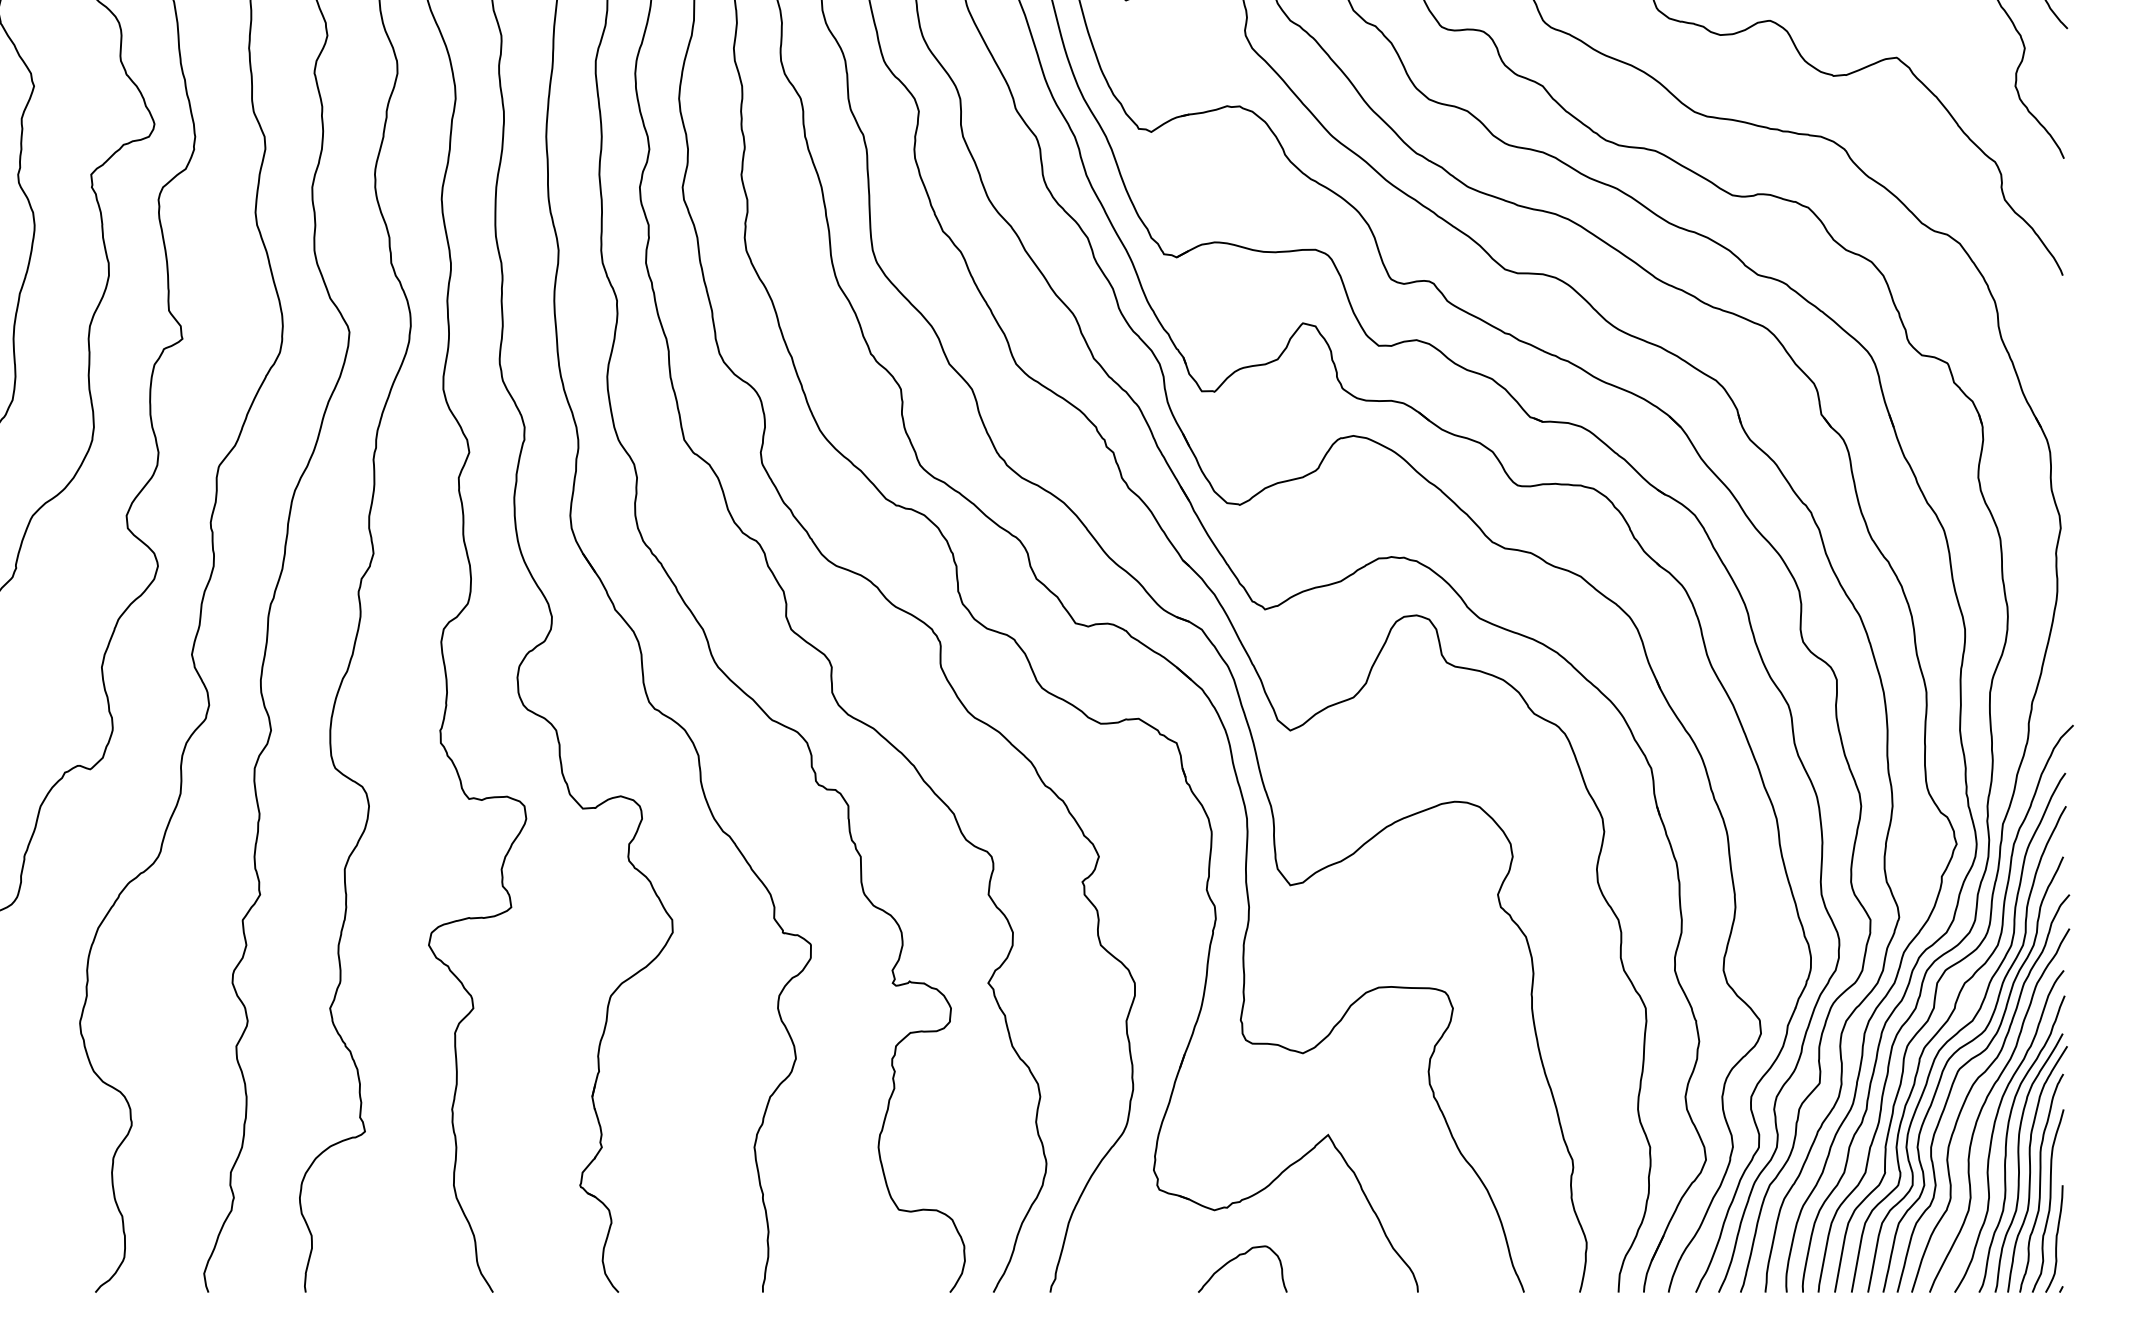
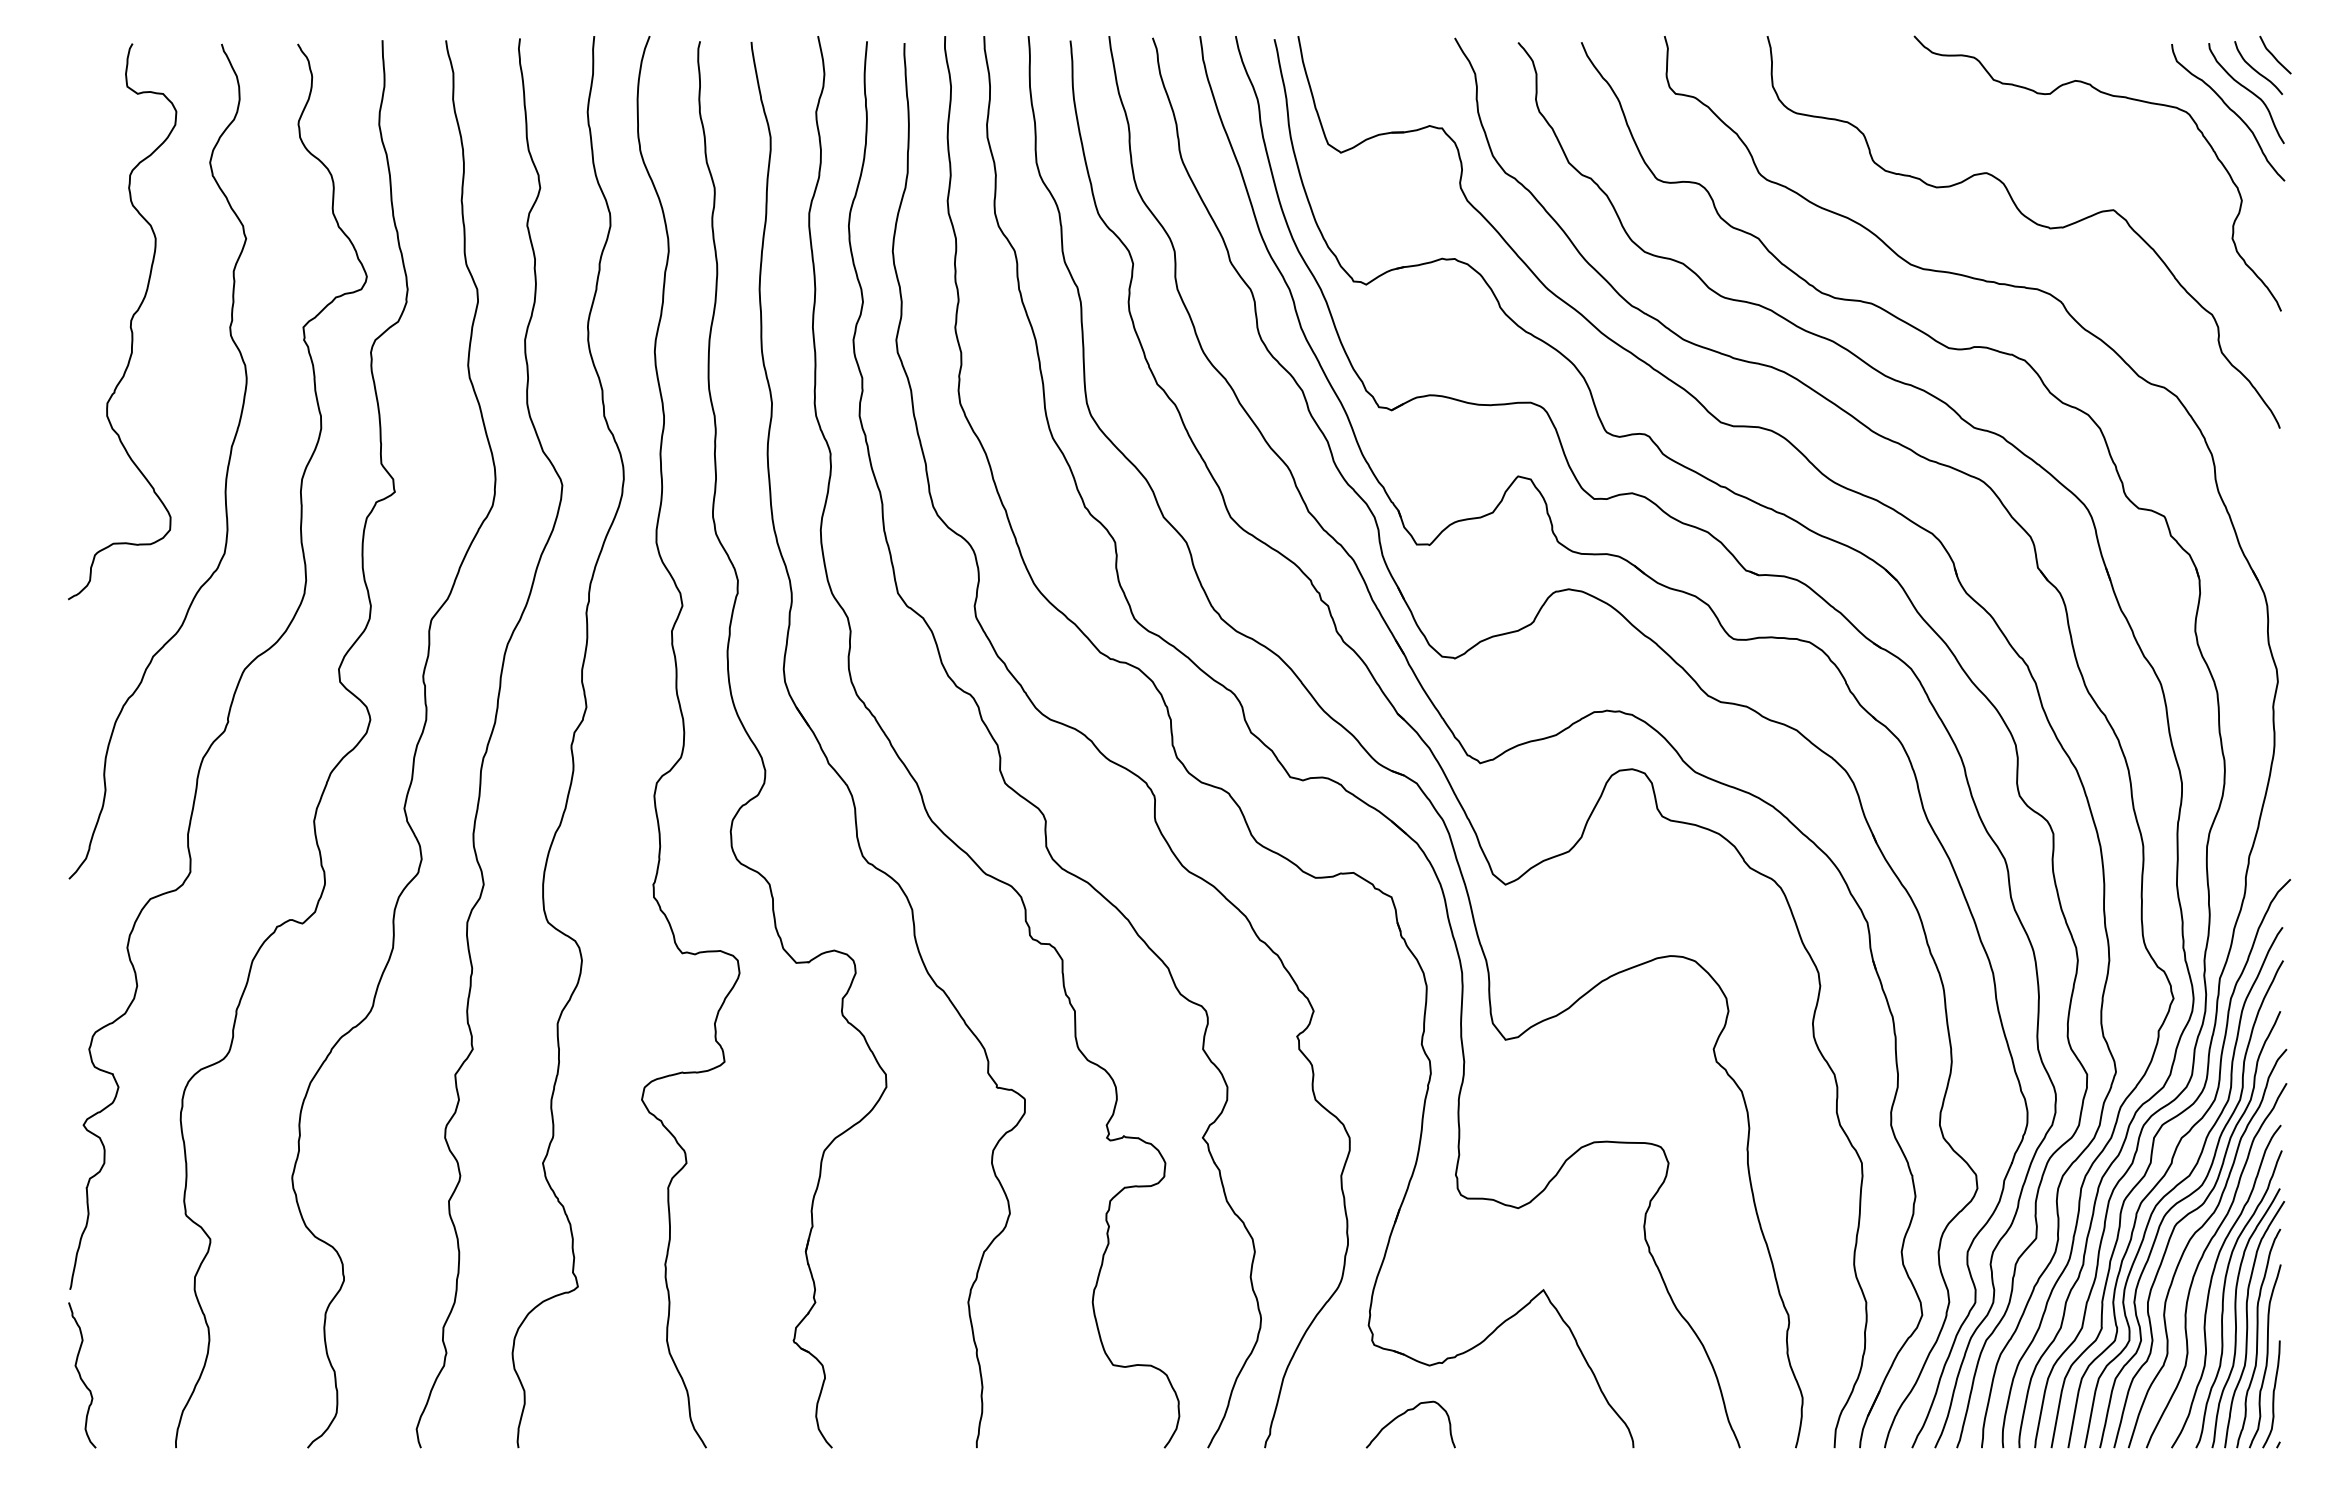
curve: (1236, 1259) -> (1404, 1414), moved

